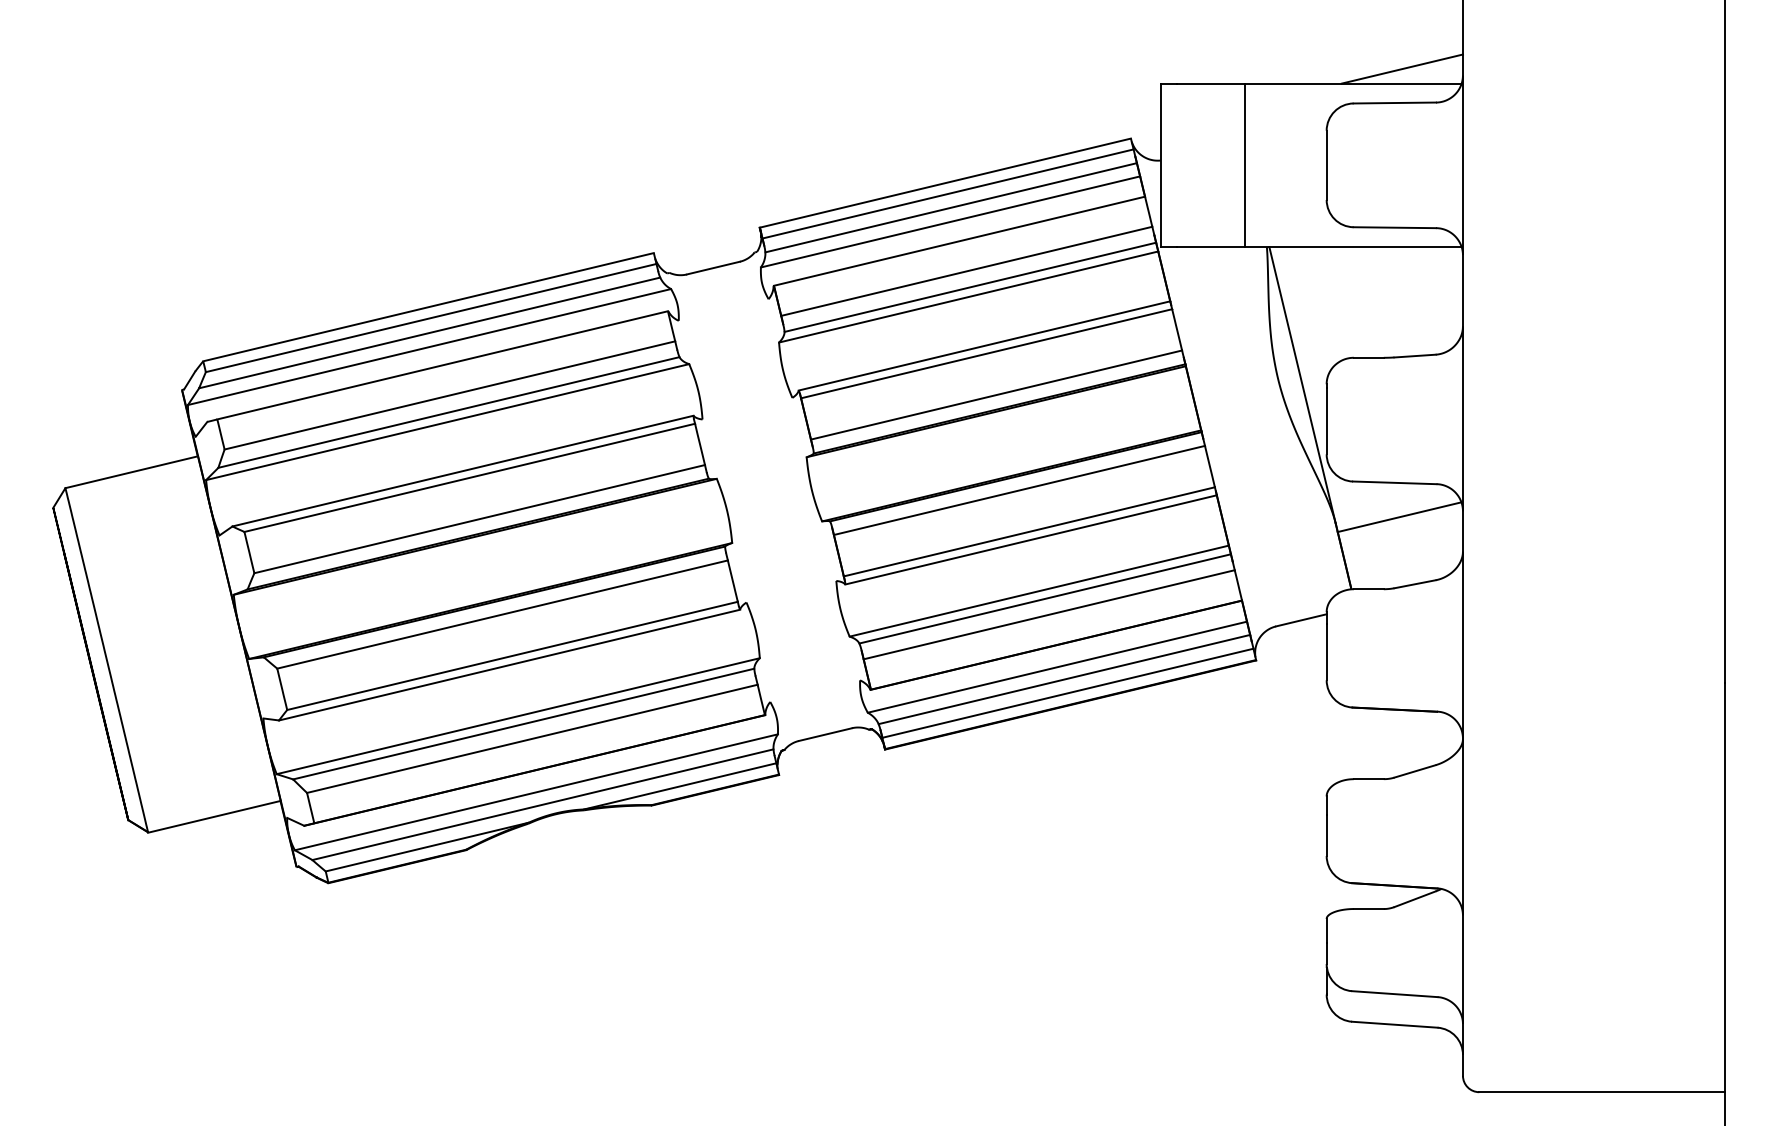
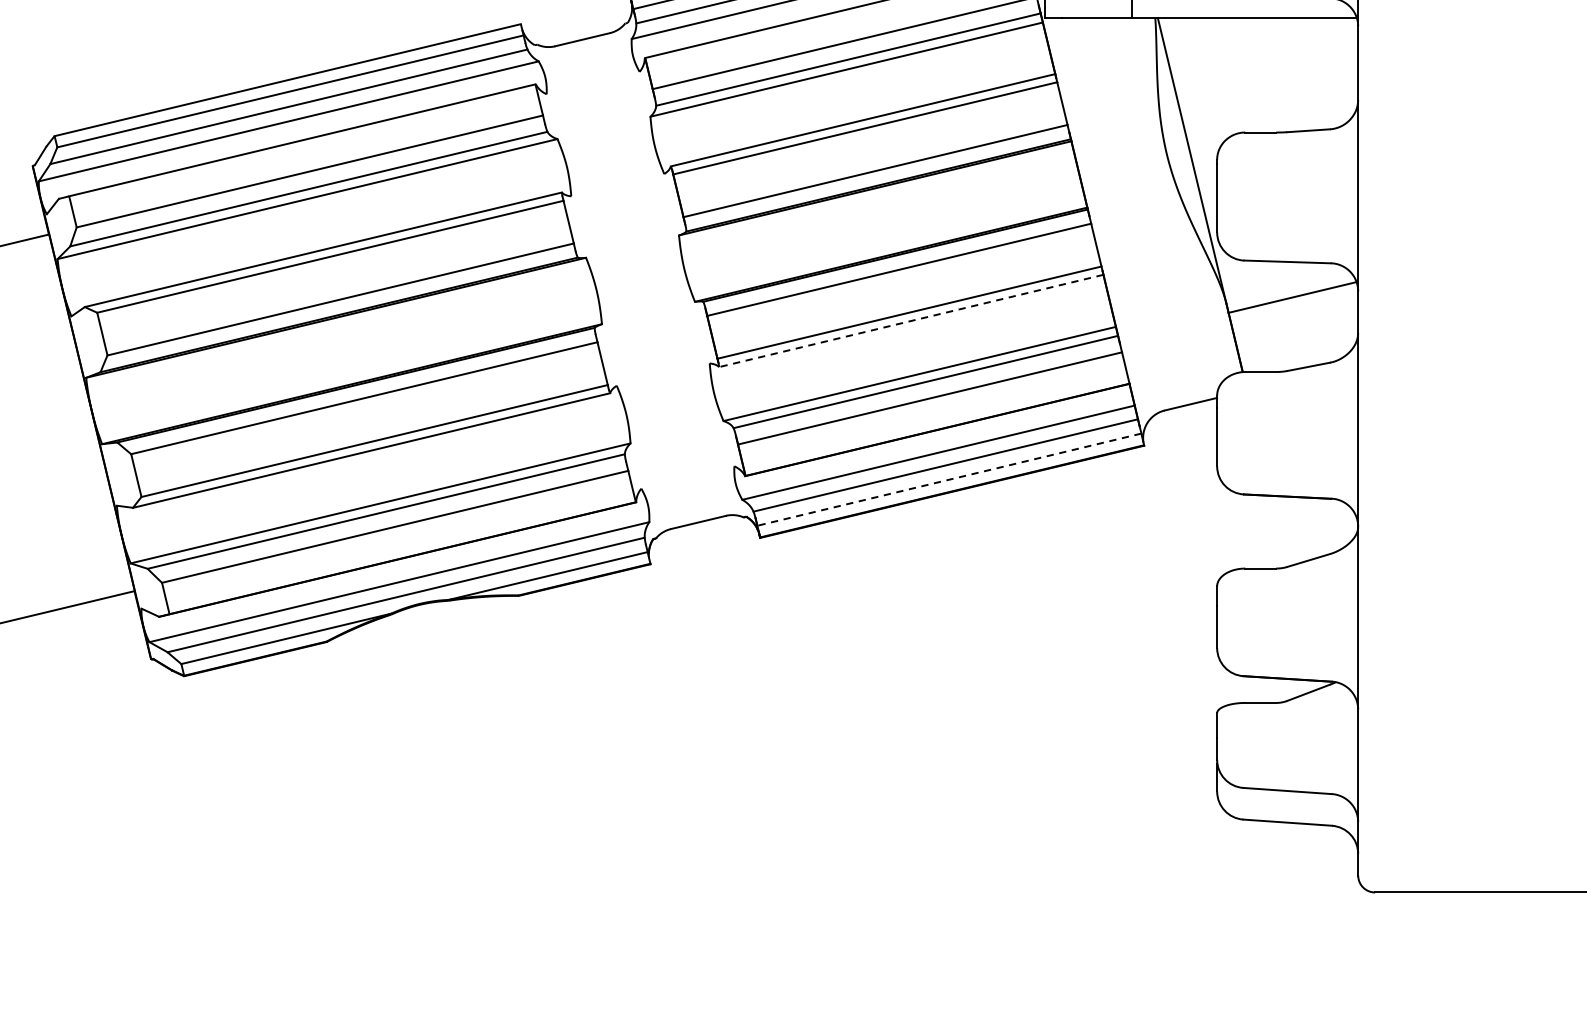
line: (1030, 540) -> (910, 321), solid -> dashed
line: (1067, 693) -> (948, 479), solid -> dashed

